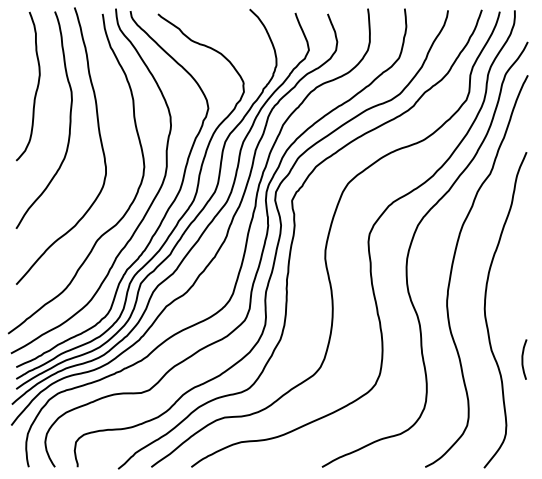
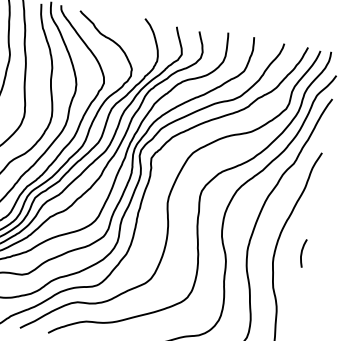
curve: (523, 359) -> (302, 253), moved

